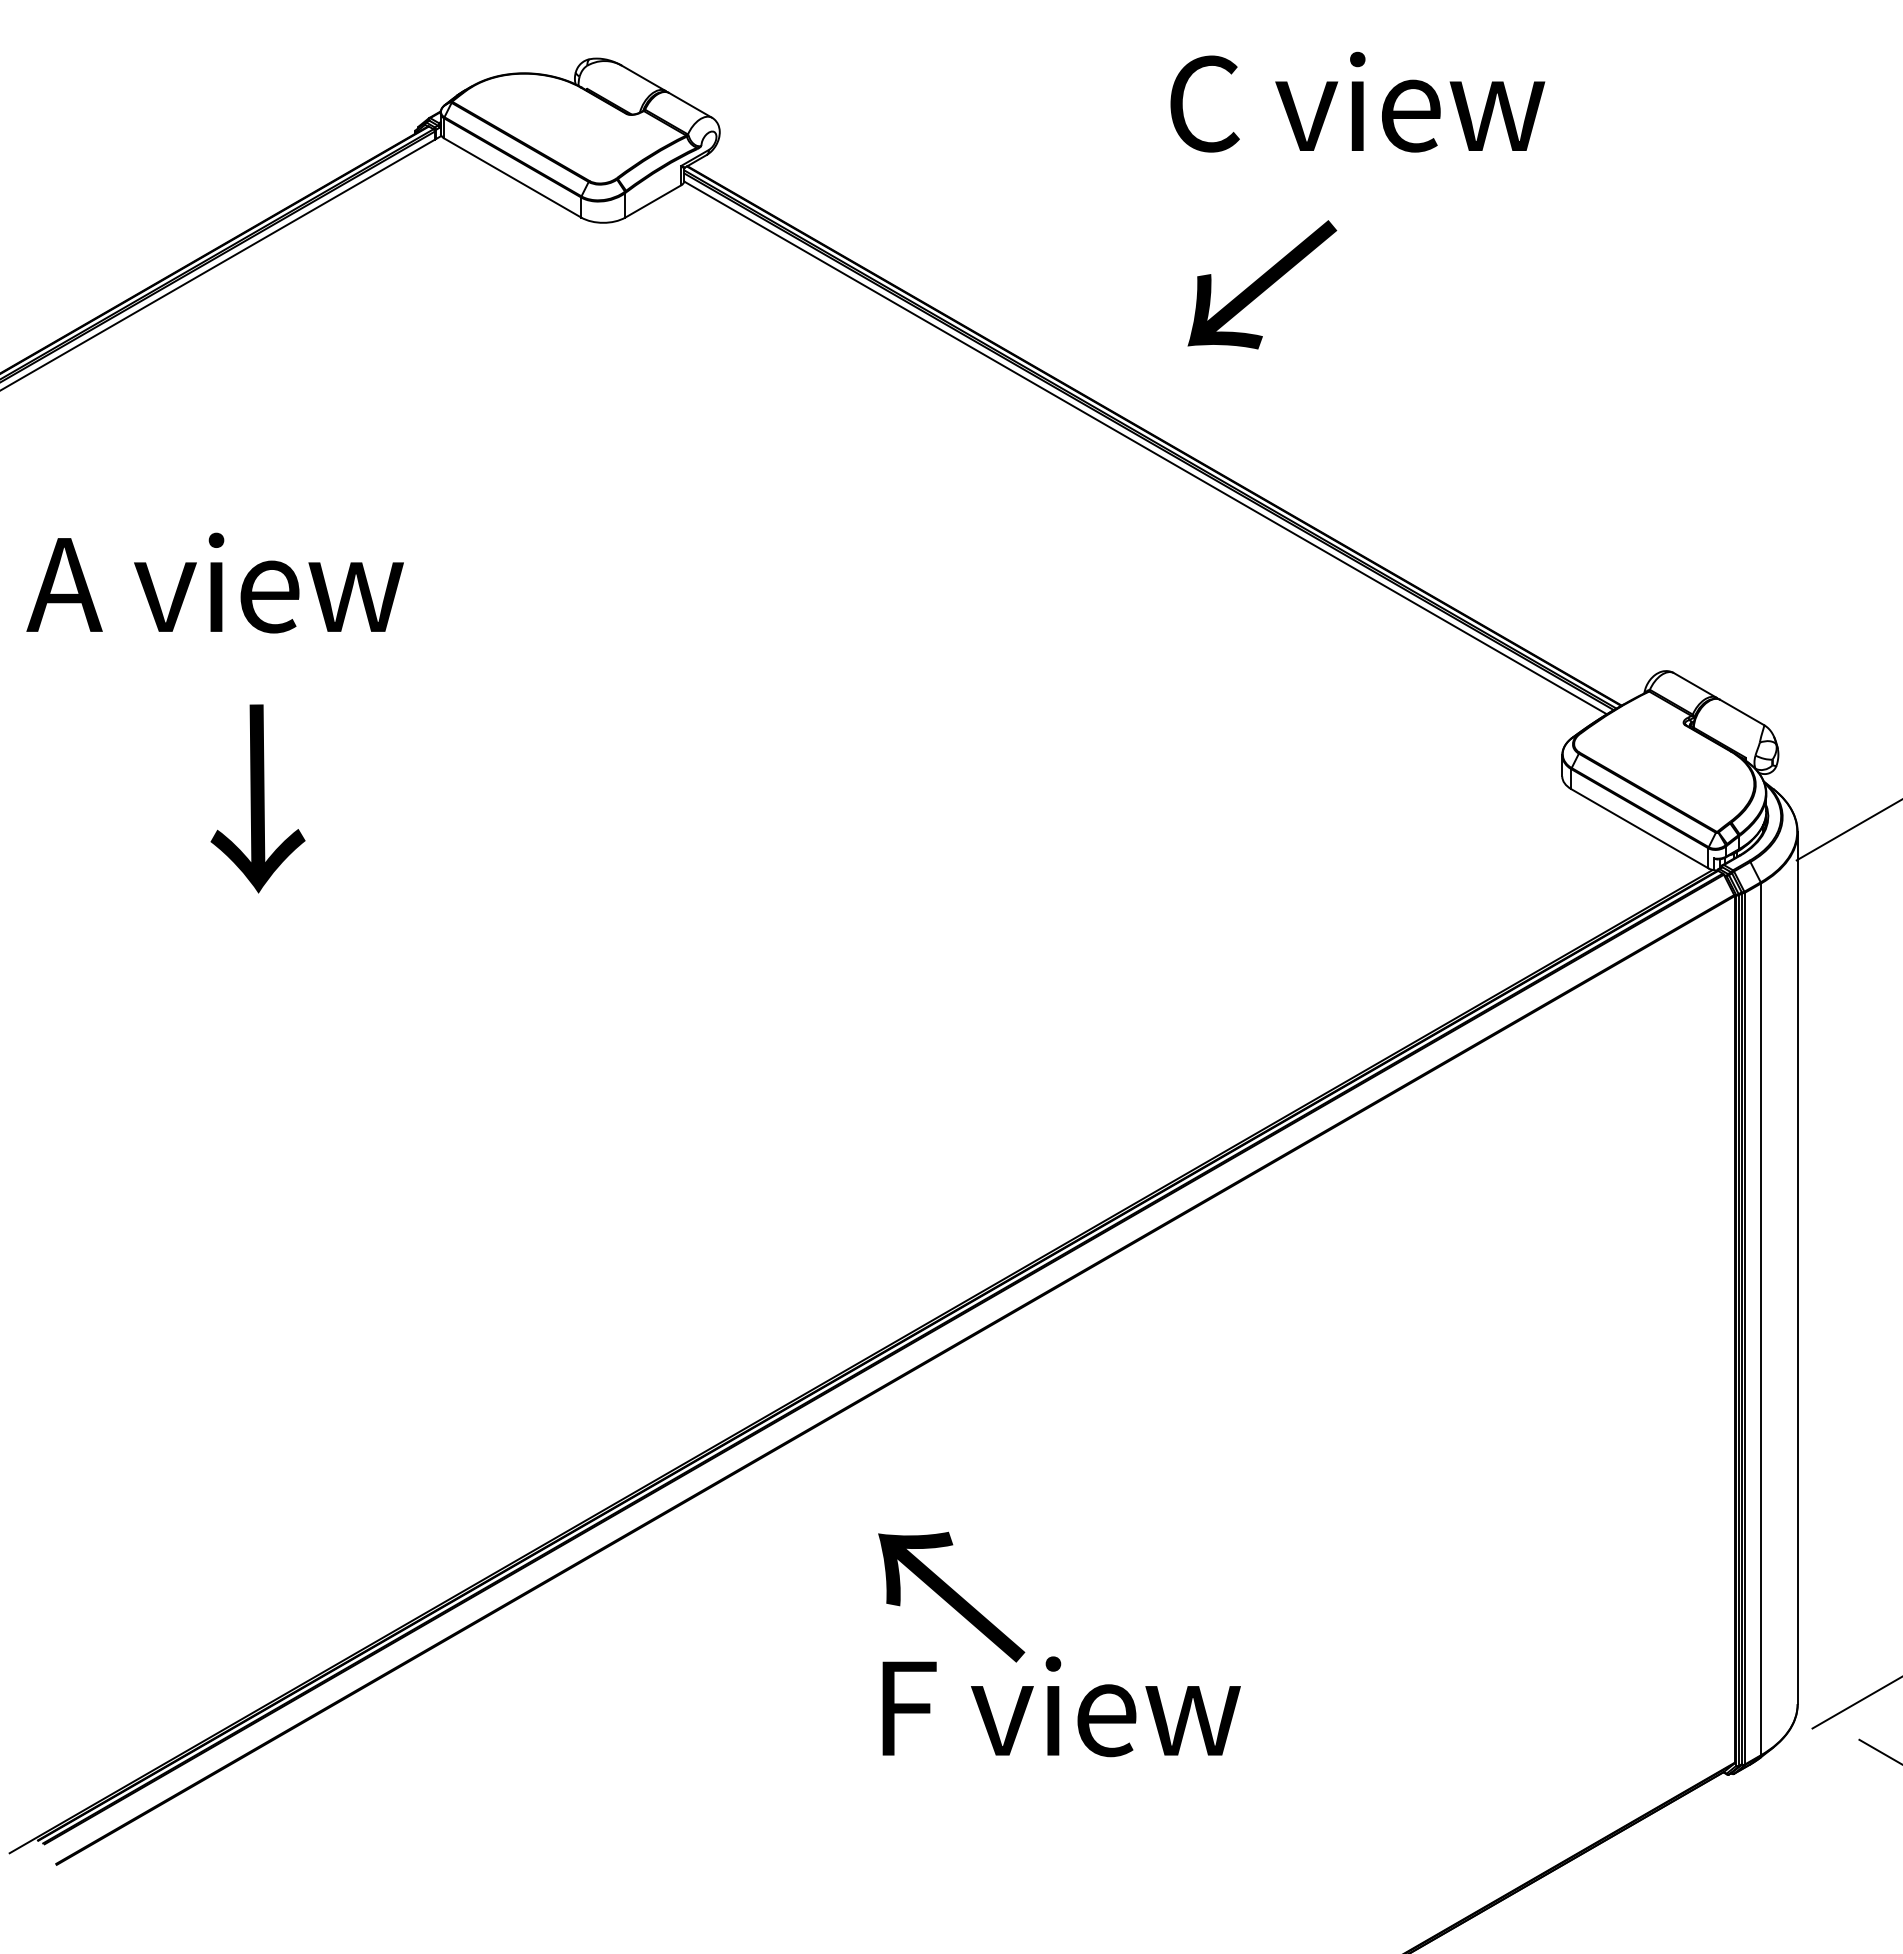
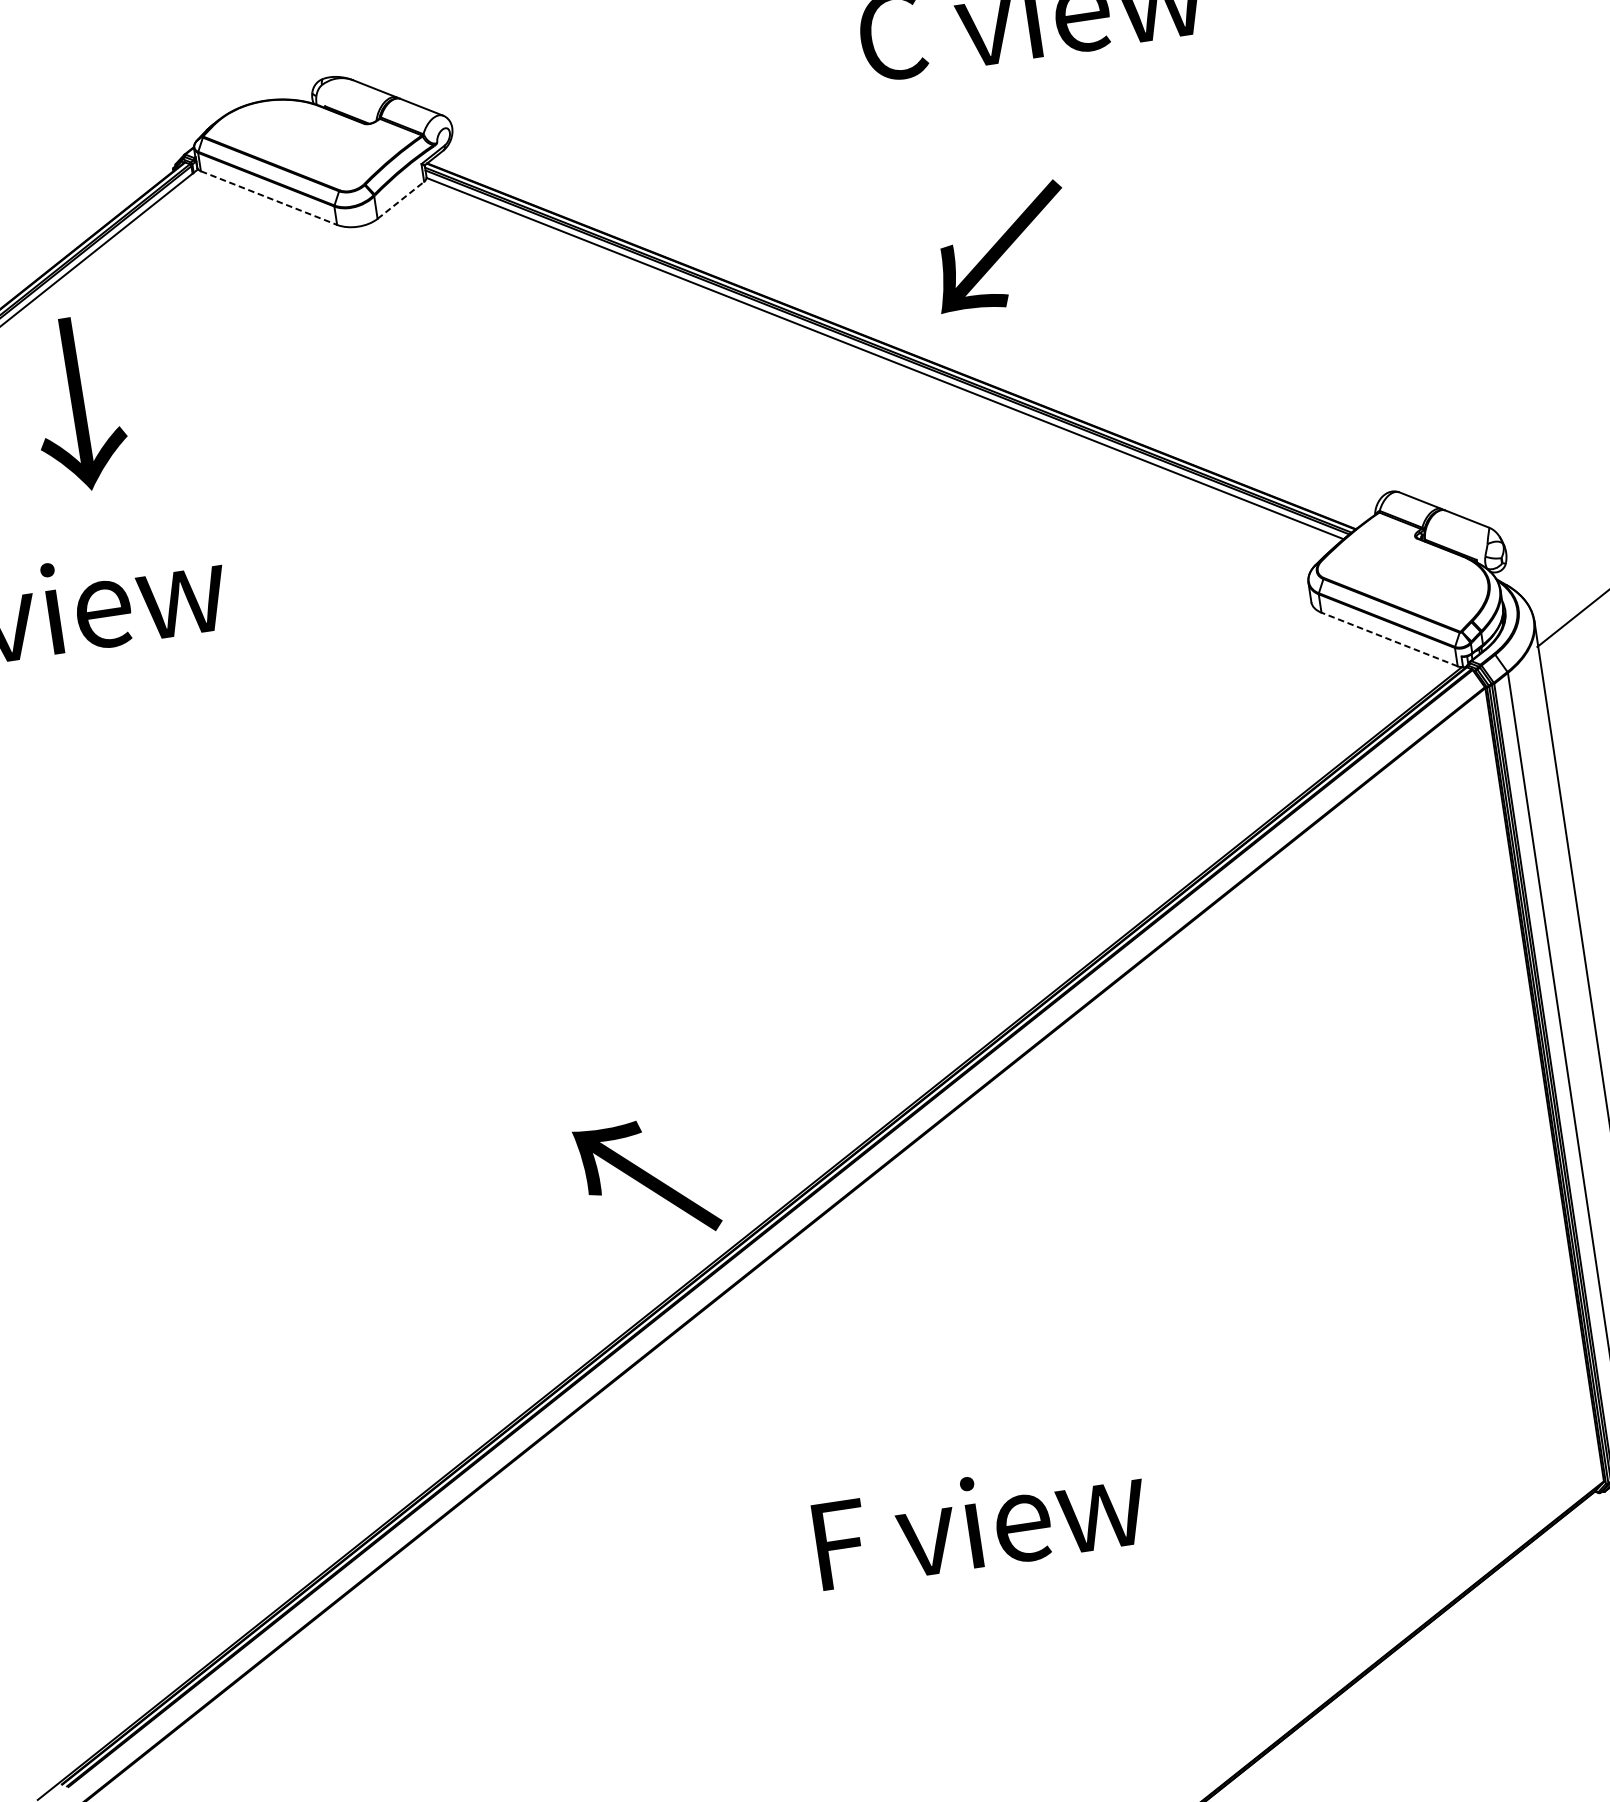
line: (513, 178) -> (269, 198), solid -> dashed
line: (653, 201) -> (401, 200), solid -> dashed
text: (1262, 284) -> (1001, 247), moved
text: (257, 798) -> (77, 403), moved
line: (1639, 828) -> (1389, 639), solid -> dashed
text: (951, 1596) -> (647, 1179), moved

